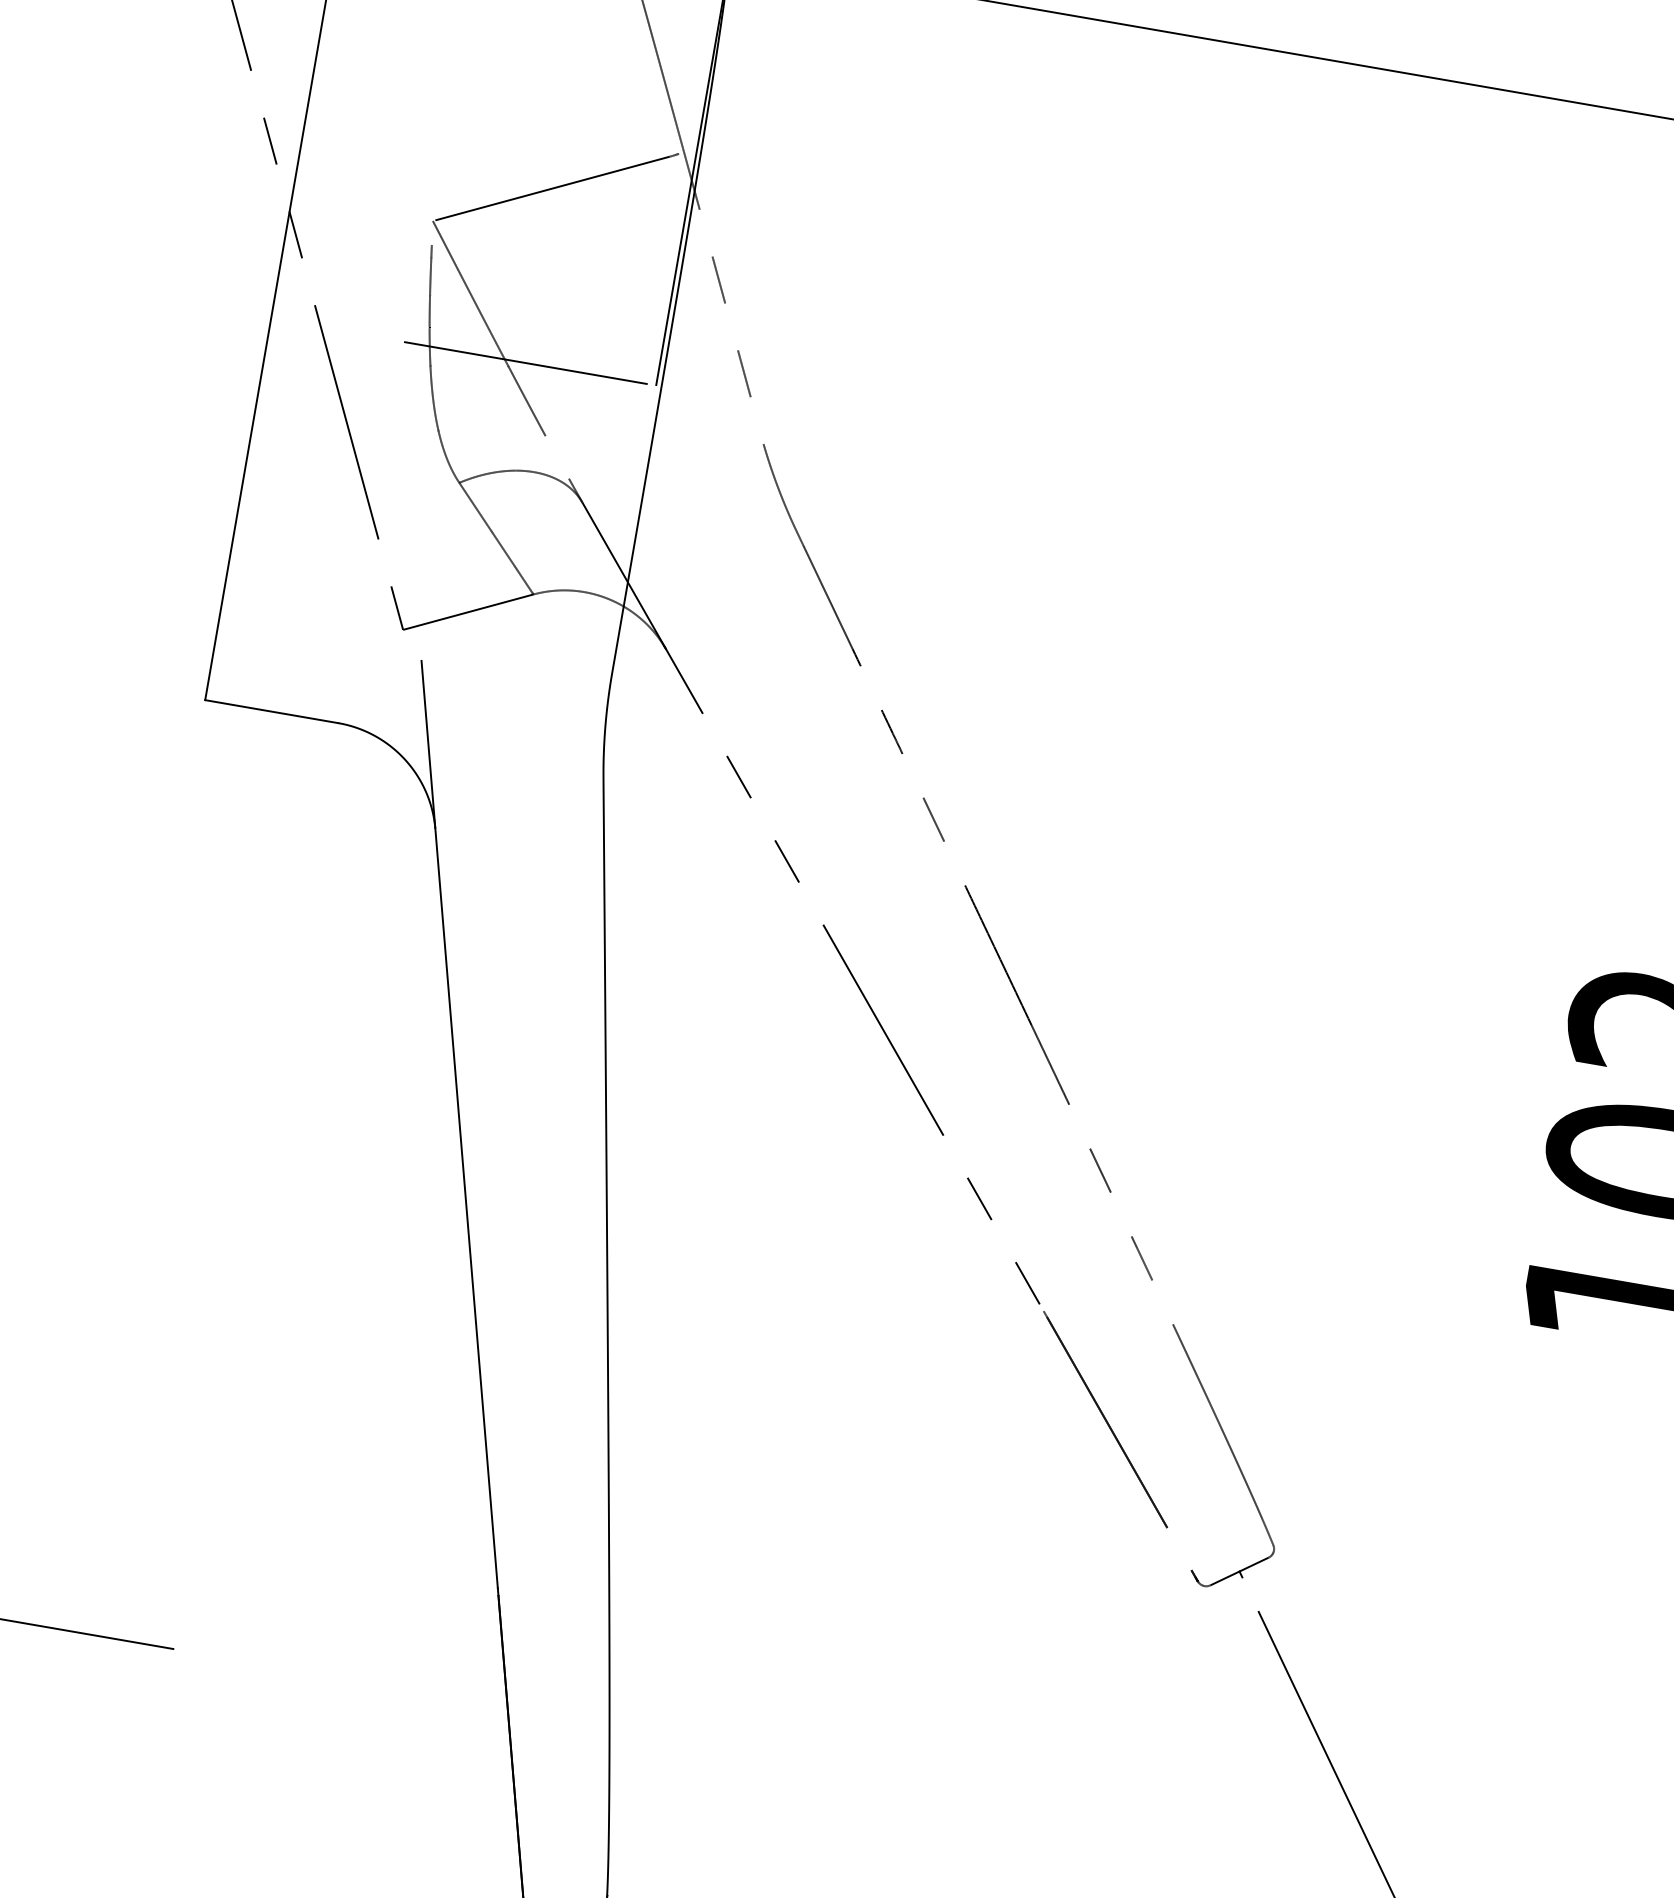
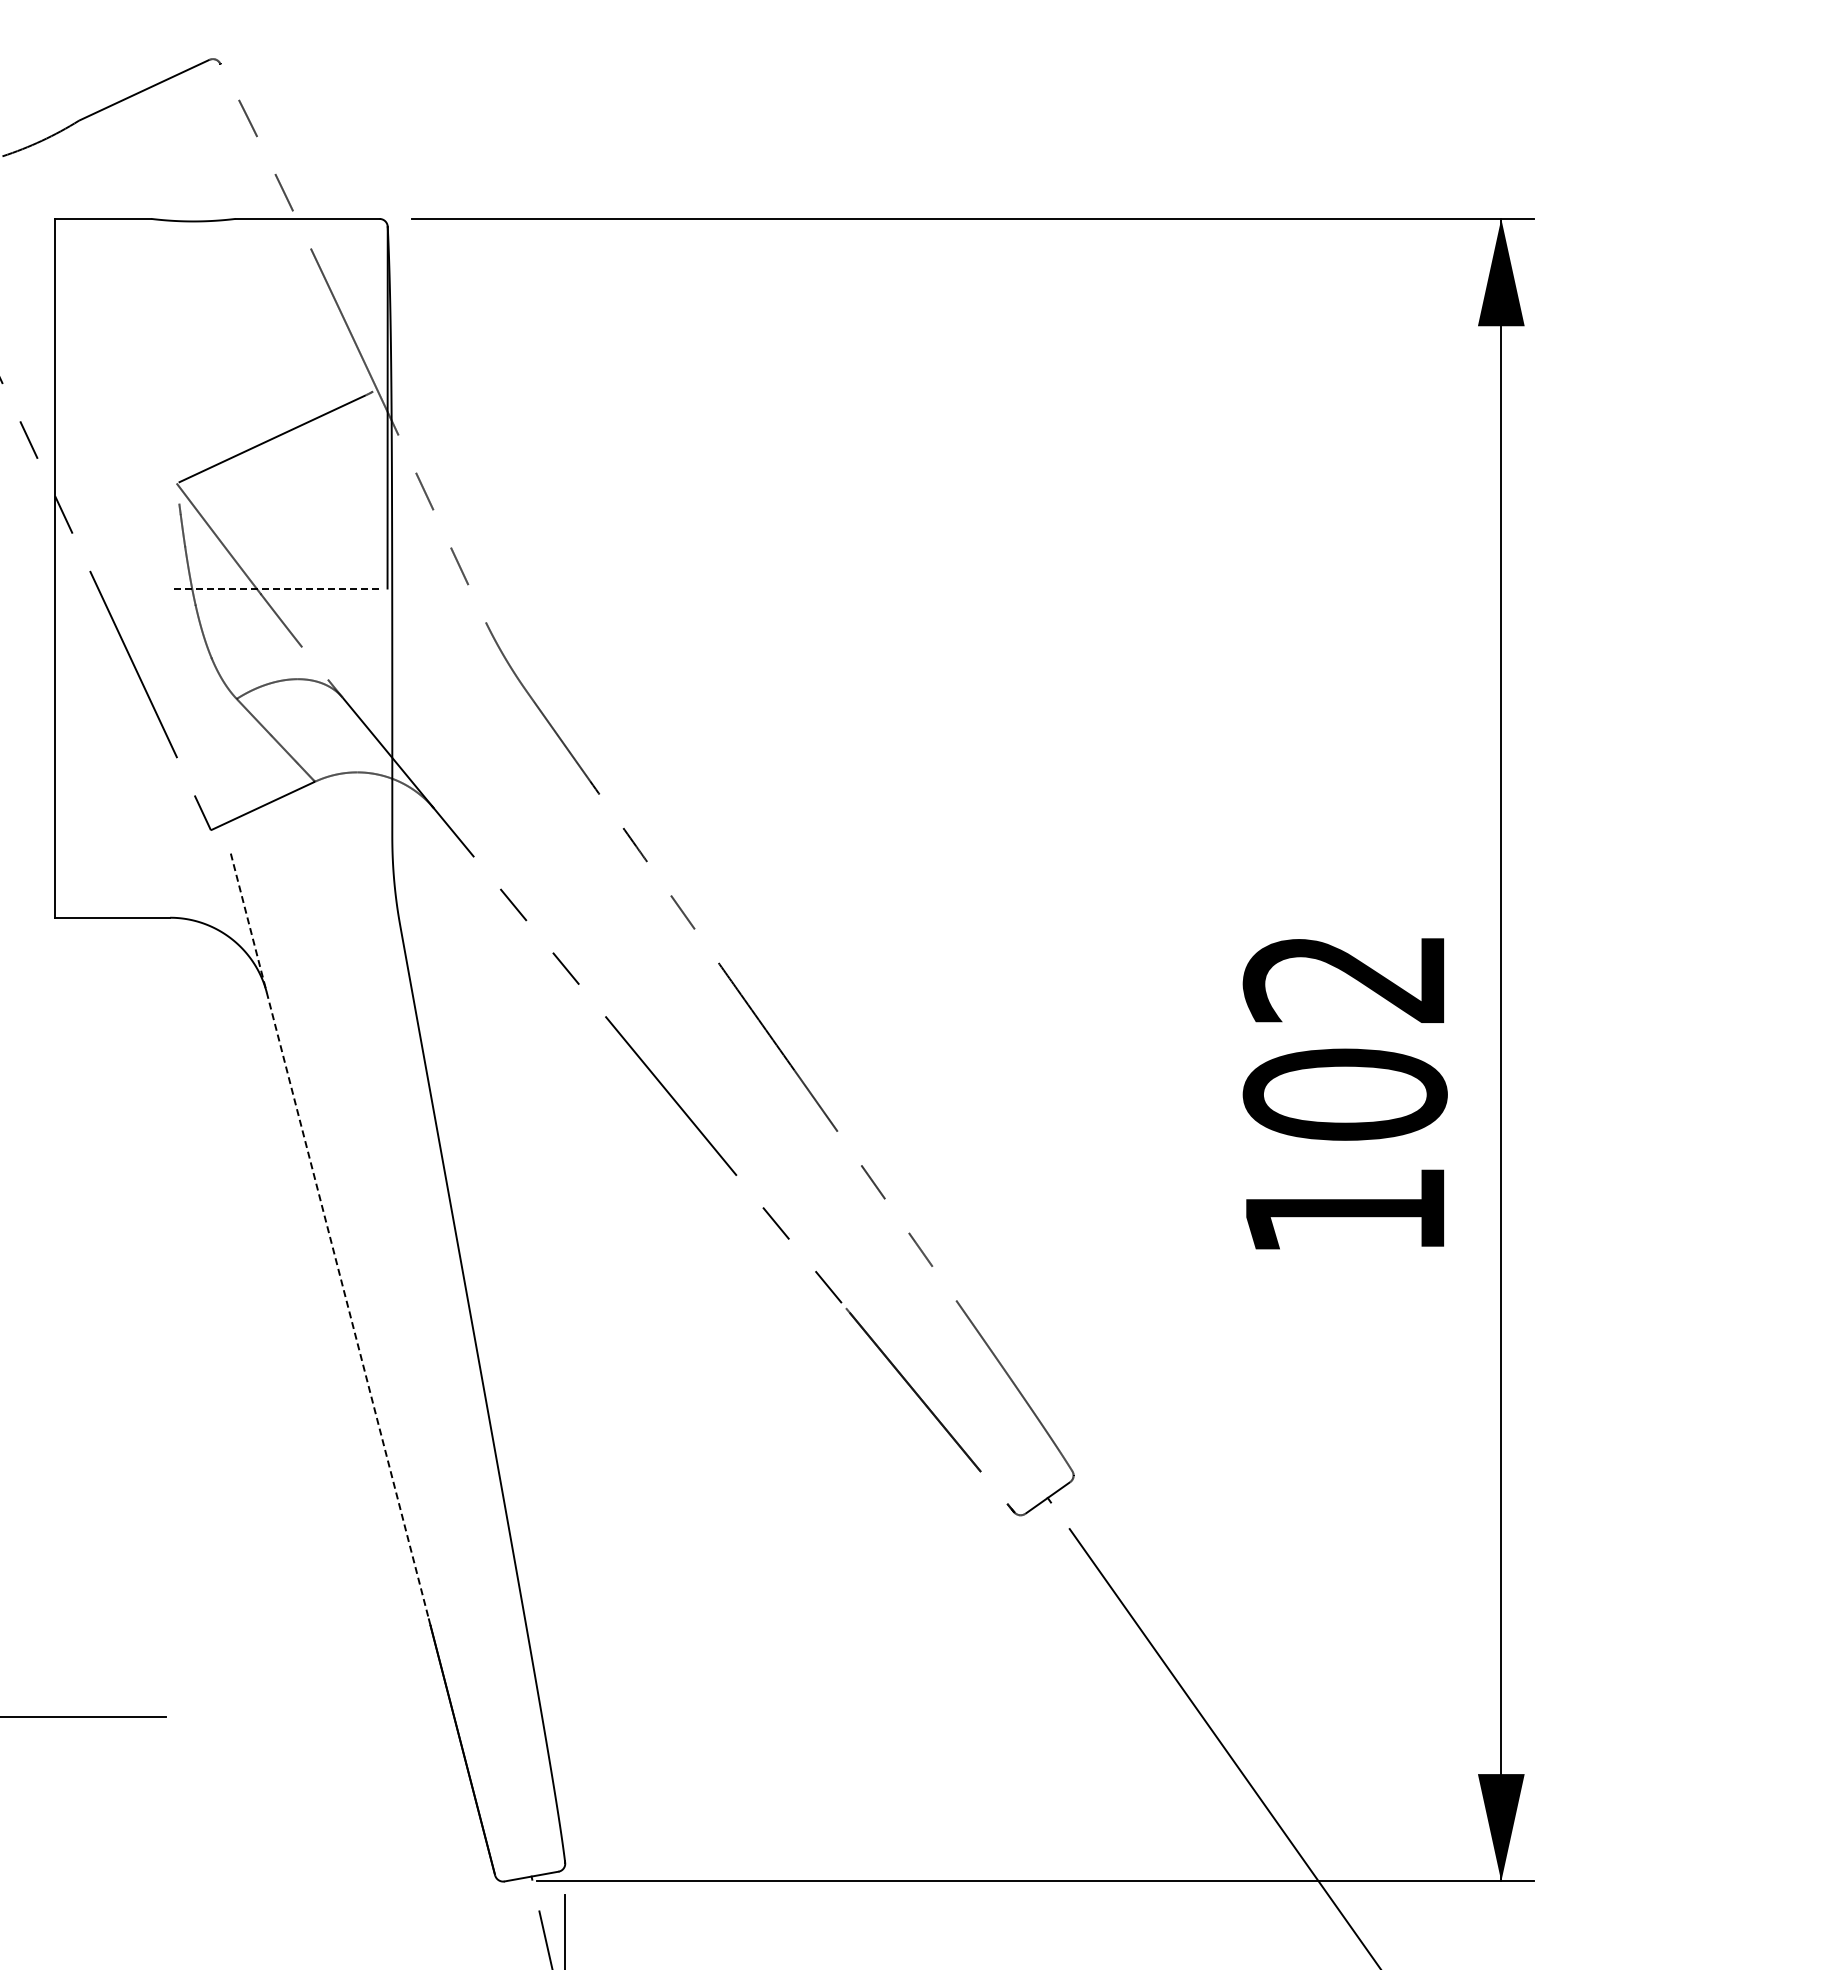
line: (525, 363) -> (274, 589), solid -> dashed
line: (460, 1124) -> (330, 1236), solid -> dashed

